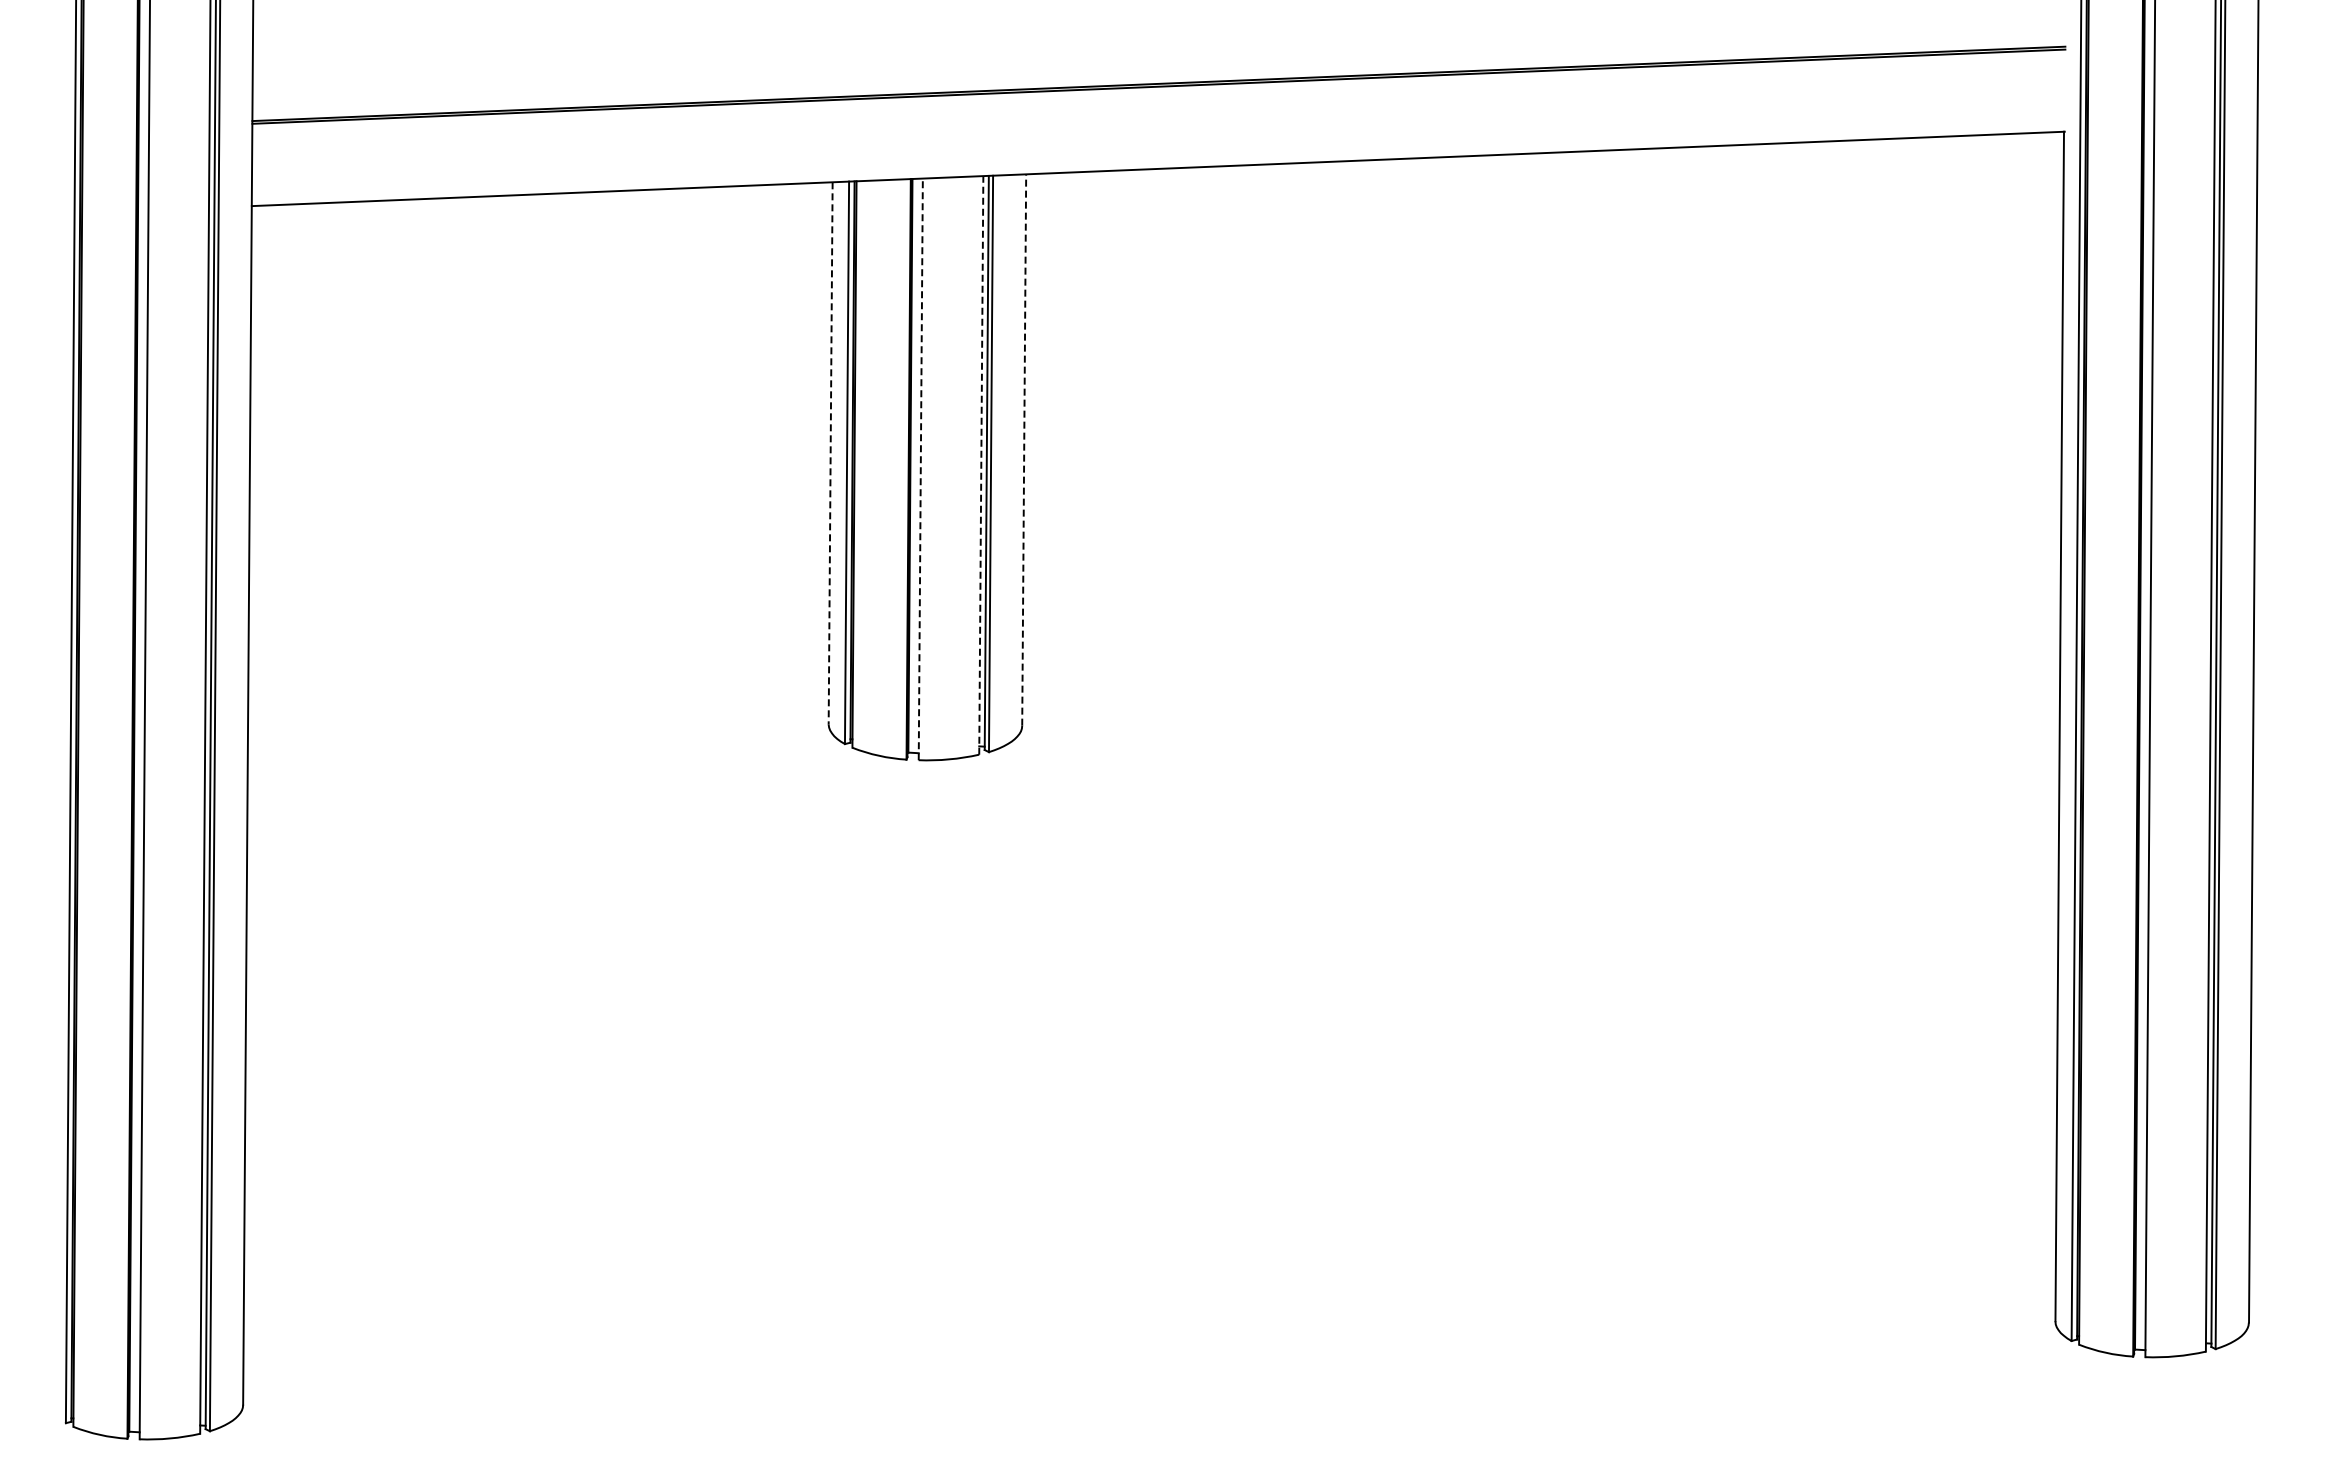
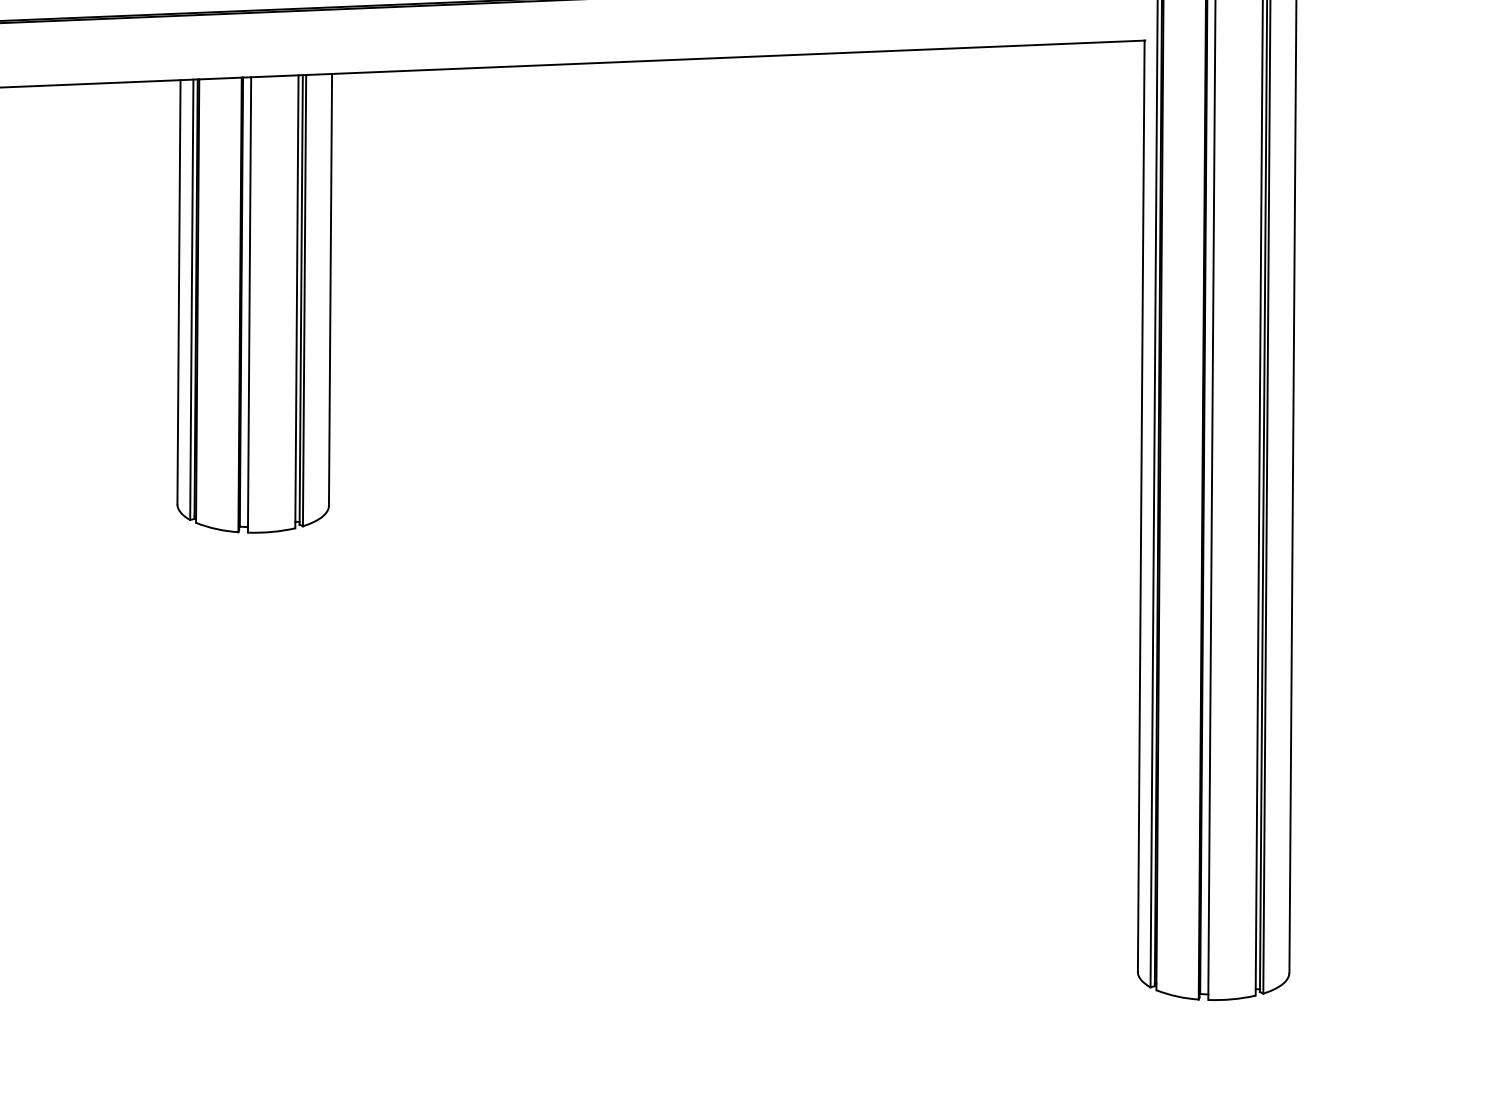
line: (1024, 450) -> (330, 290), dashed -> solid
line: (830, 453) -> (178, 292), dashed -> solid
line: (981, 464) -> (297, 301), dashed -> solid
line: (920, 469) -> (249, 305), dashed -> solid

